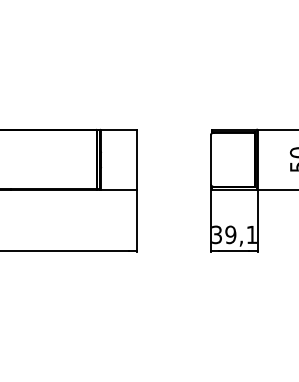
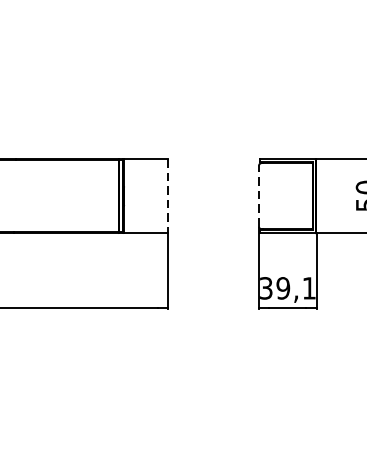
line: (136, 159) -> (167, 195), solid -> dashed
line: (210, 159) -> (258, 195), solid -> dashed

